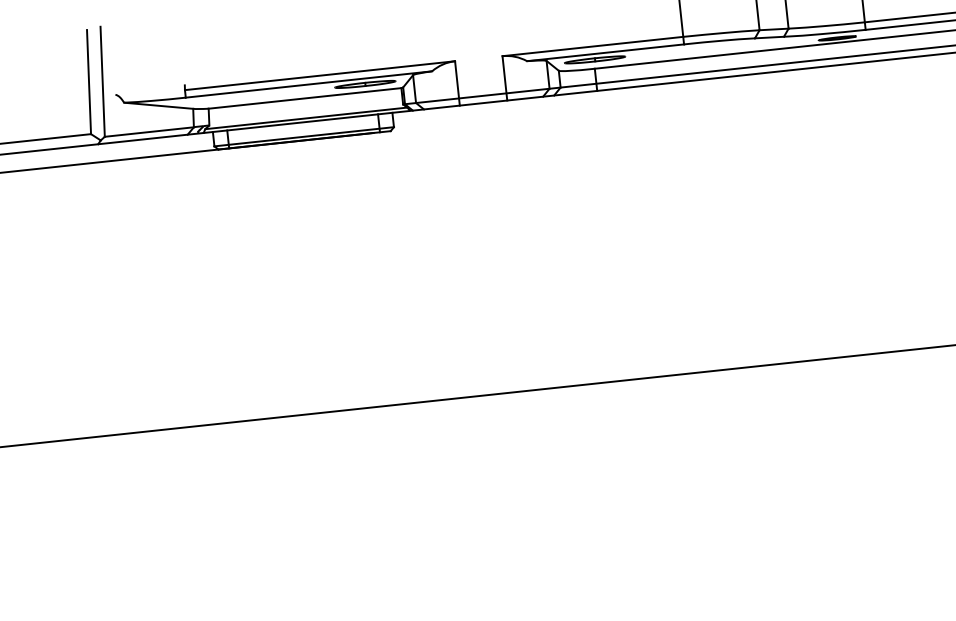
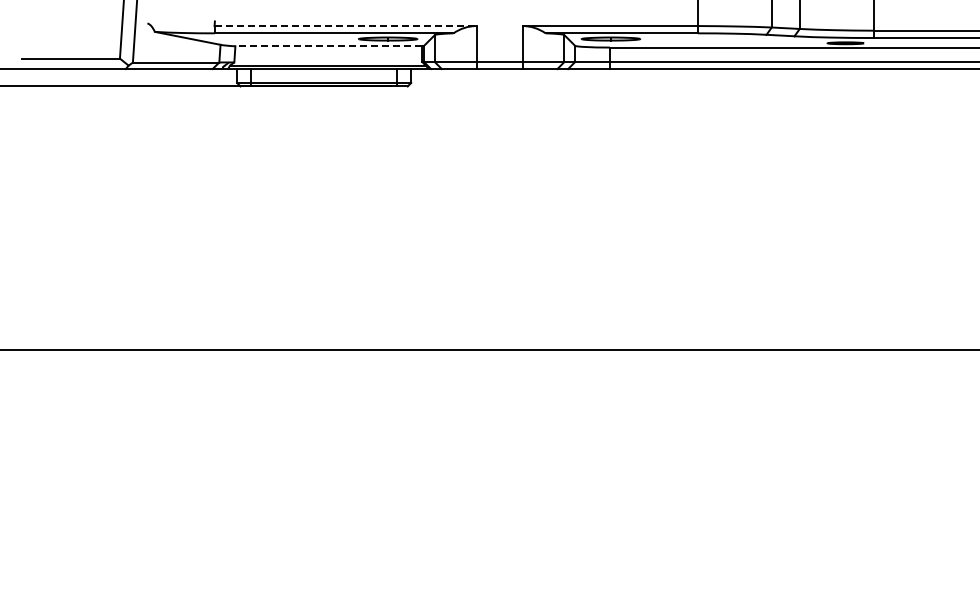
line: (320, 76) -> (345, 26), solid -> dashed
line: (304, 98) -> (328, 46), solid -> dashed

